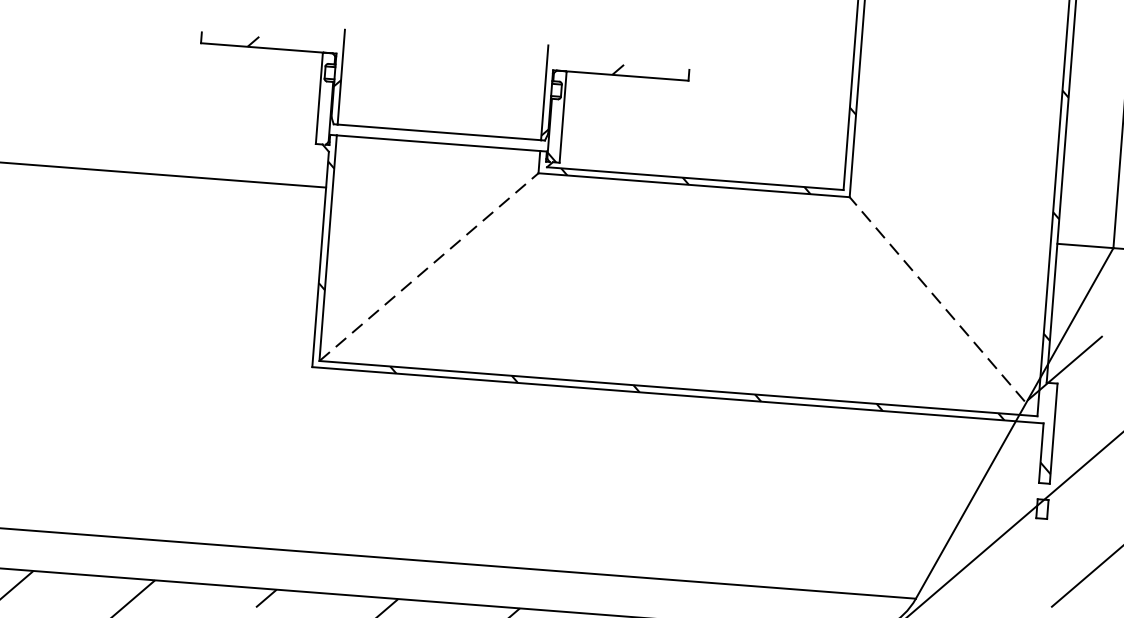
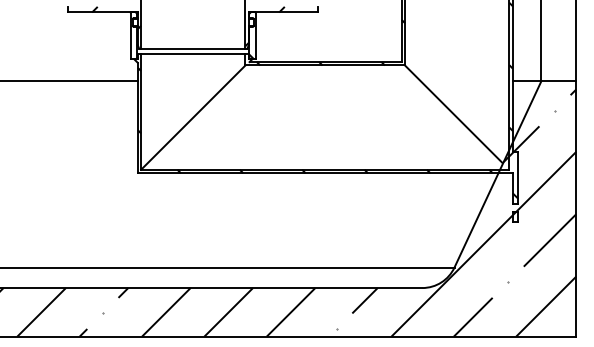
line: (429, 266) -> (193, 117), dashed -> solid
line: (936, 300) -> (453, 114), dashed -> solid

